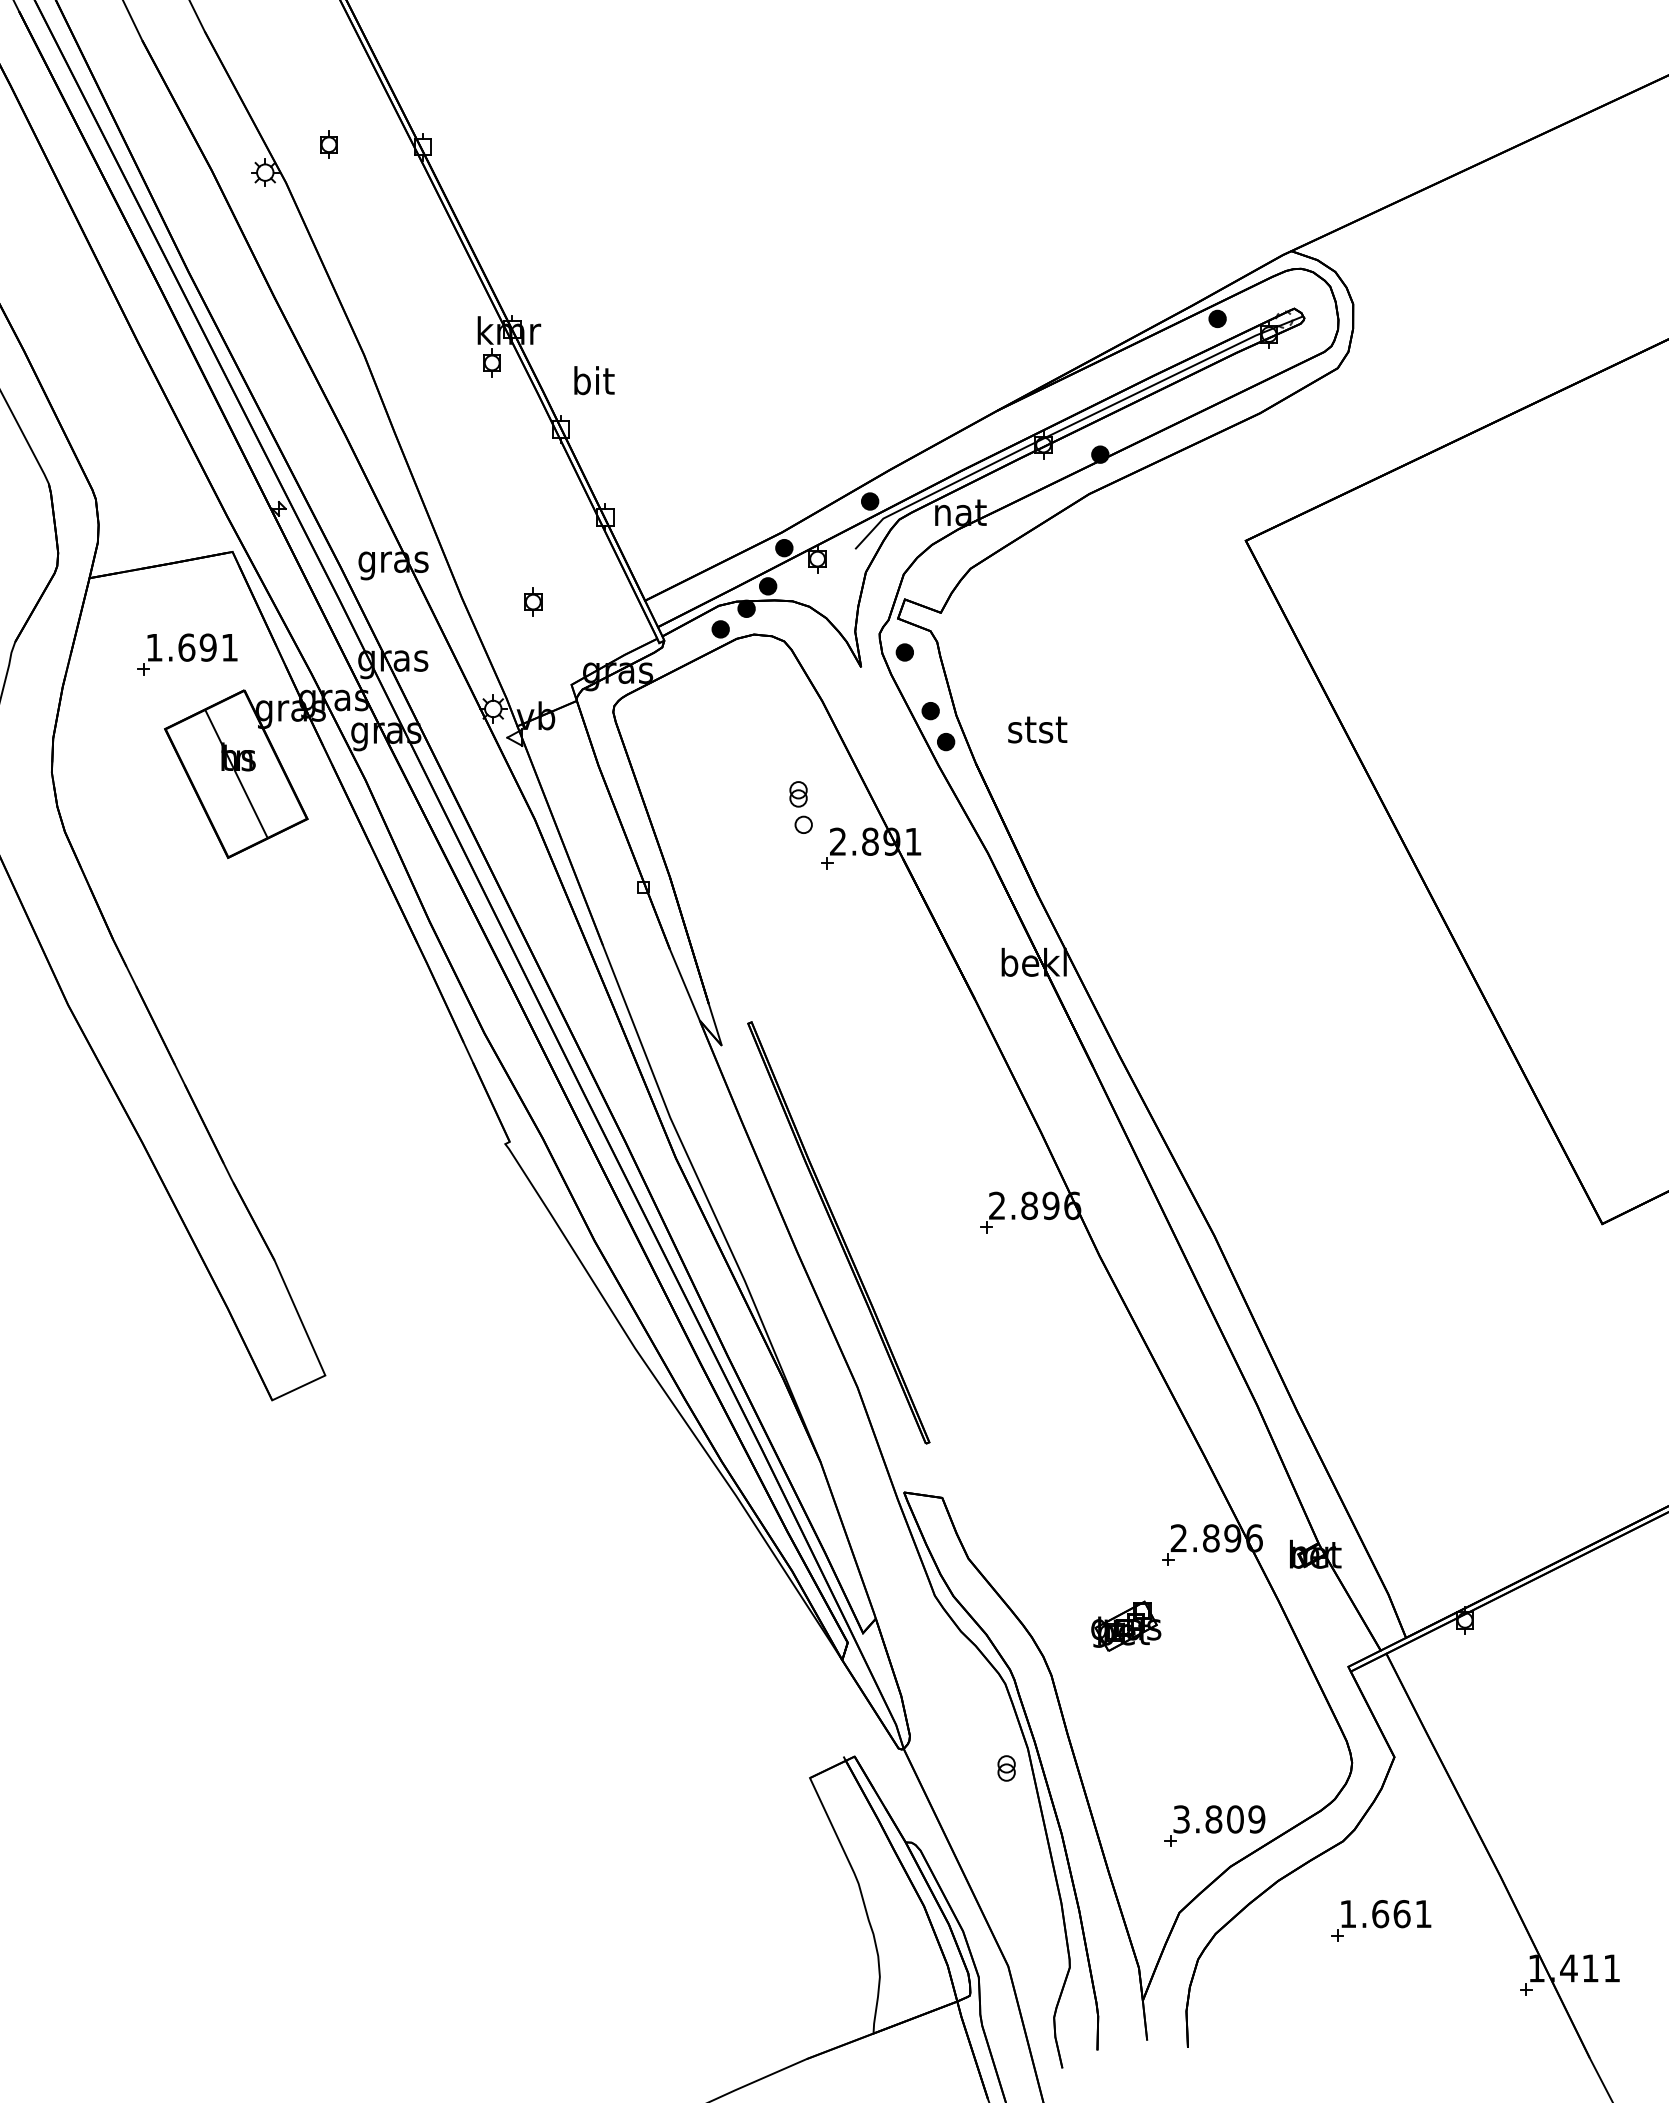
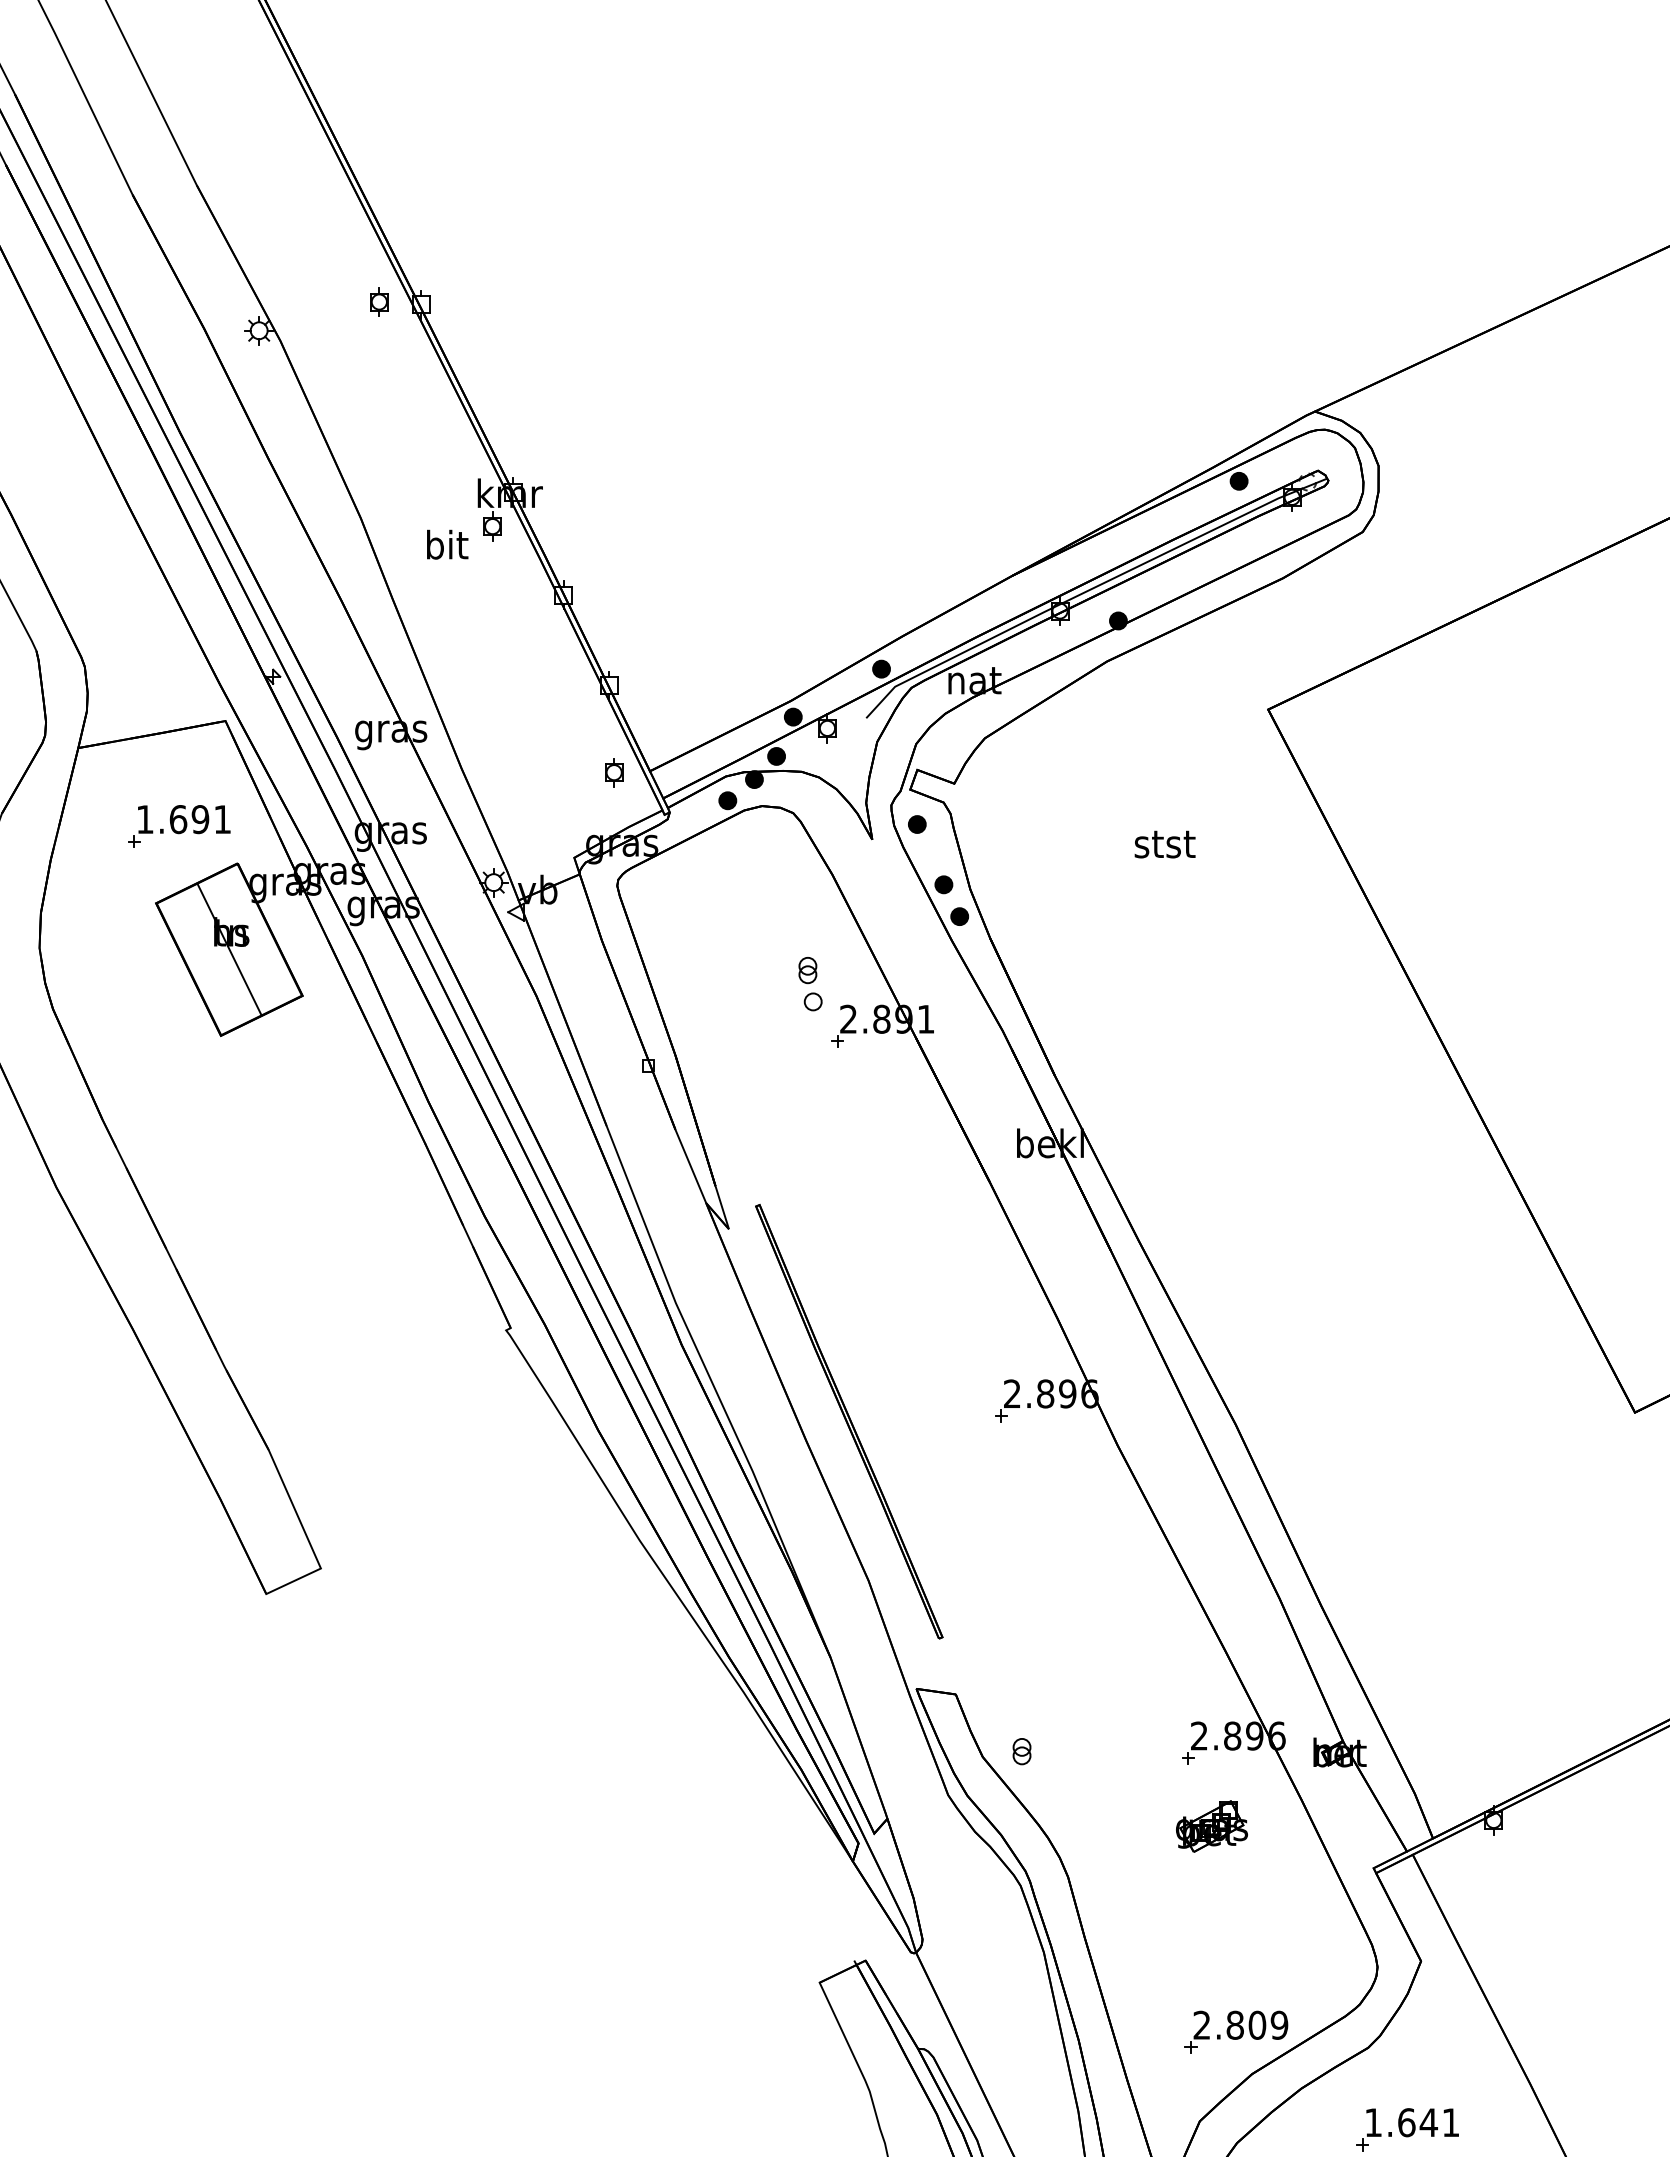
part: (328, 144) -> (378, 301), moved
text: (594, 380) -> (447, 544), moved
part: (533, 601) -> (614, 772), moved
text: (1037, 729) -> (1164, 844), moved
part: (1126, 1625) -> (1212, 1825), moved
part: (1006, 1768) -> (1021, 1751), moved
text: (1181, 1819) -> (1201, 2025), 3.809 -> 2.809
text: (1401, 1914) -> (1428, 2123), 1.661 -> 1.641

